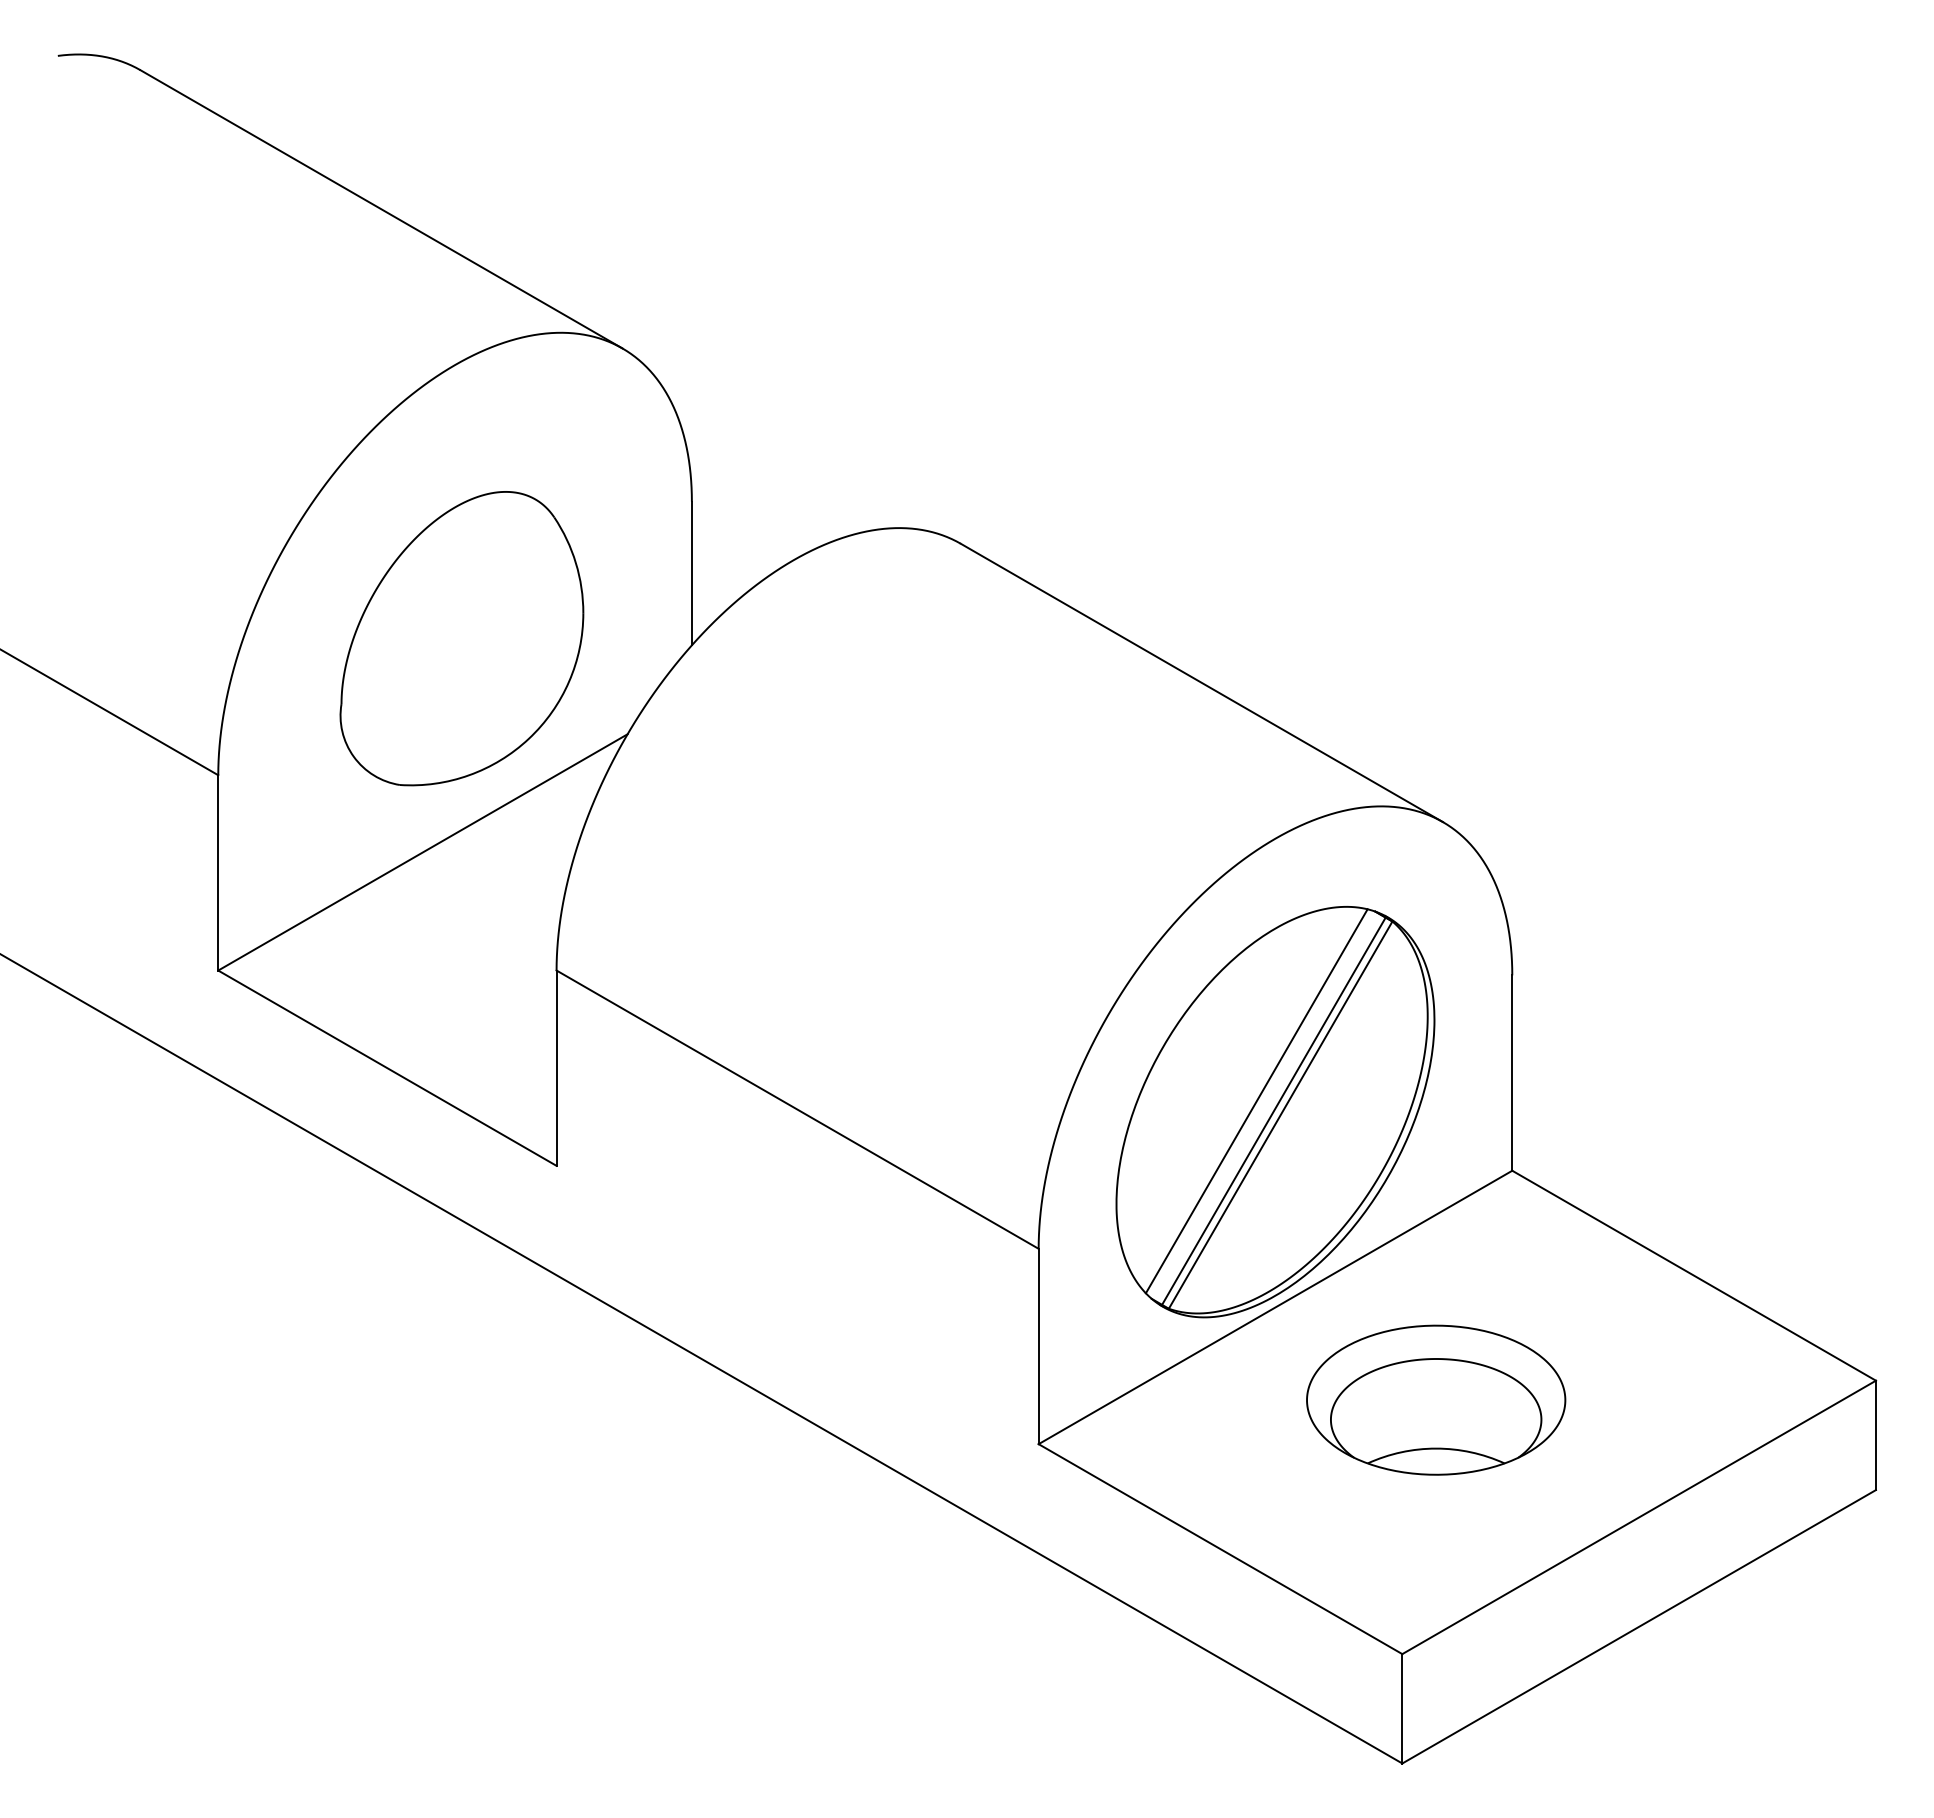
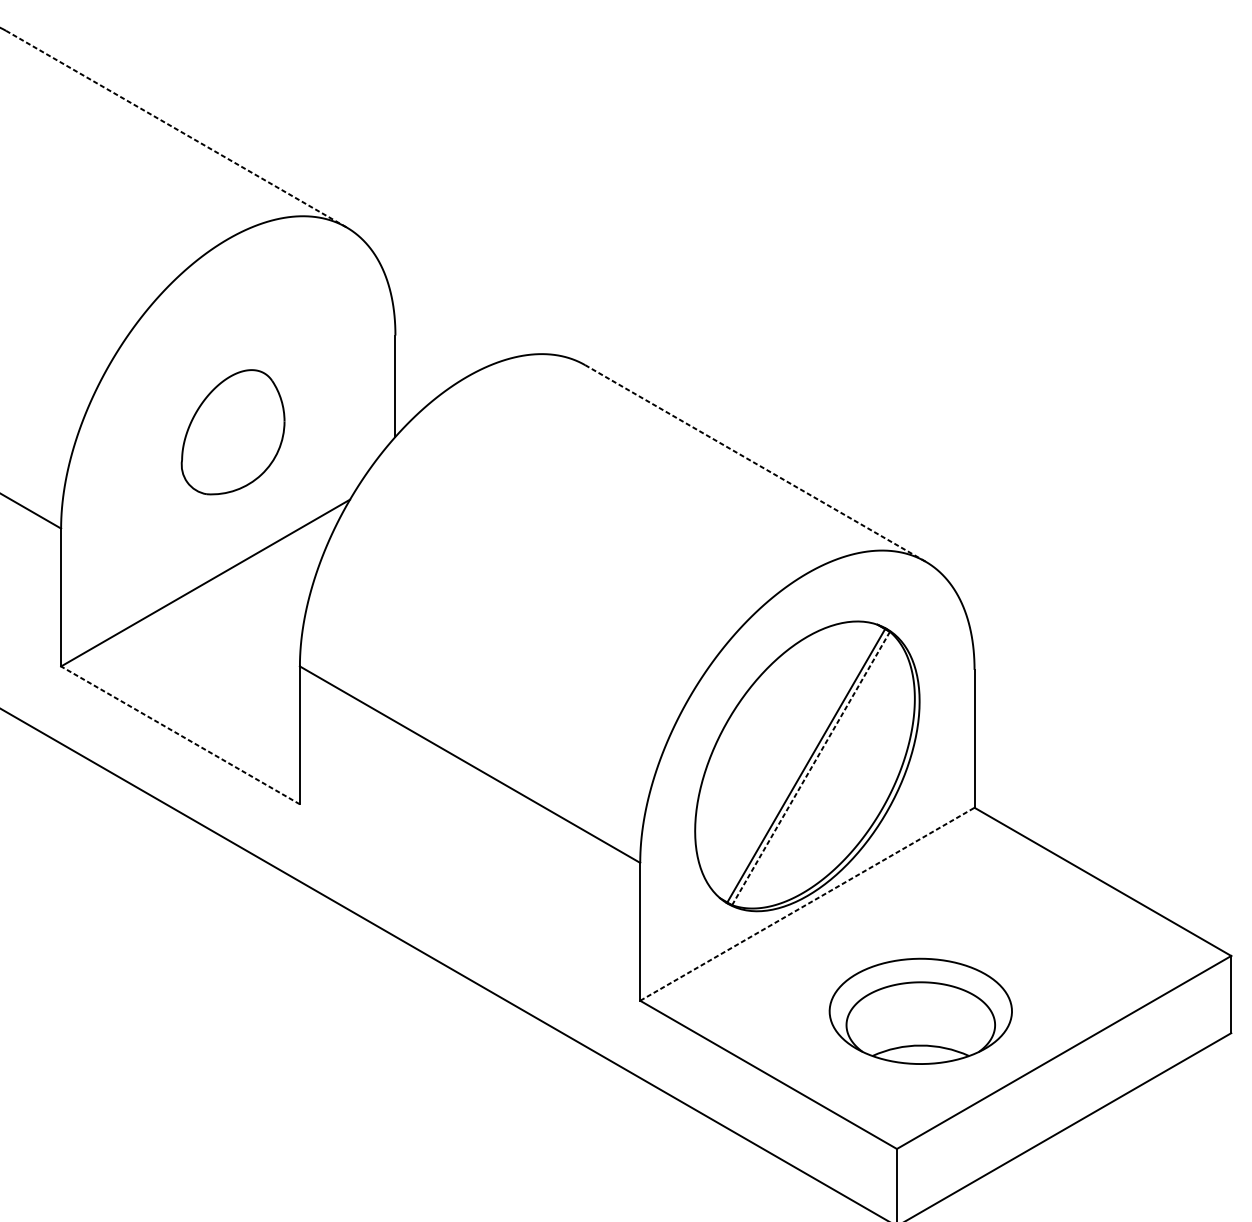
line: (381, 209) -> (176, 129), solid -> dashed
part: (461, 638) -> (232, 432), size x0.6
line: (1201, 682) -> (755, 463), solid -> dashed
line: (387, 1067) -> (180, 734), solid -> dashed
line: (1256, 1101) -> (793, 758), removed
line: (1280, 1115) -> (810, 768), solid -> dashed
line: (1275, 1307) -> (807, 904), solid -> dashed
part: (1436, 1399) -> (921, 1010), moved

